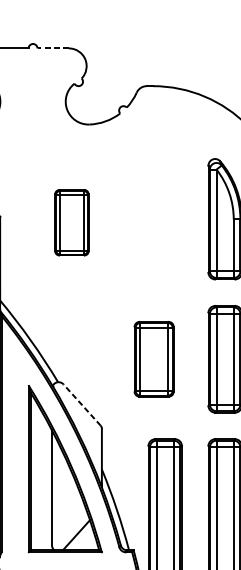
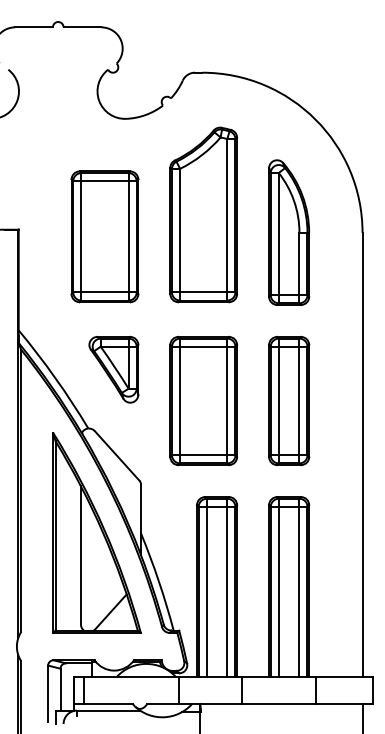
line: (53, 48) -> (82, 27), dashed -> solid
part: (153, 204) -> (203, 214), added
part: (71, 222) -> (104, 236), size x1.67
part: (79, 333) -> (113, 369), added
part: (153, 358) -> (203, 400), size x1.43
line: (81, 404) -> (116, 455), dashed -> solid

